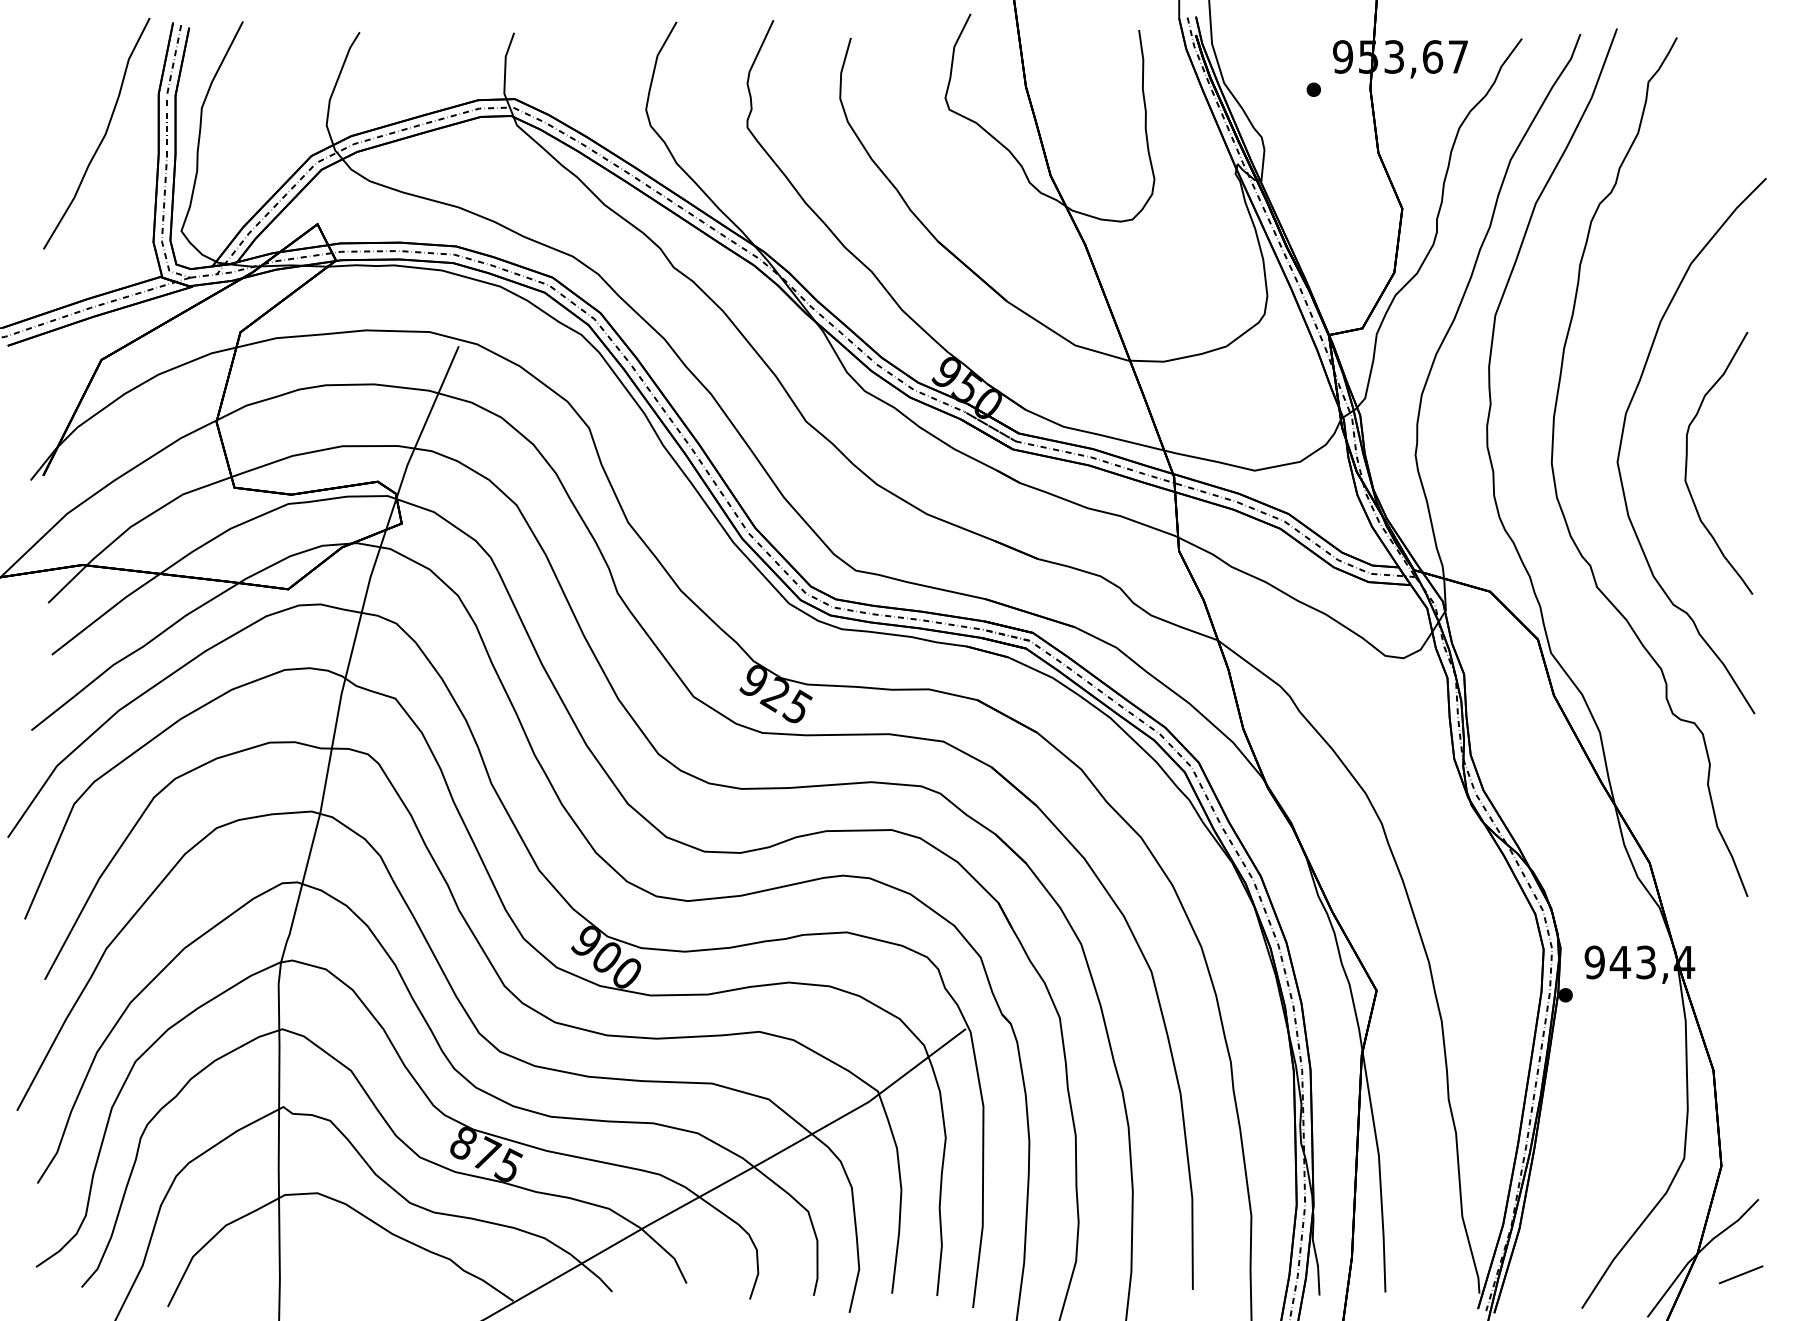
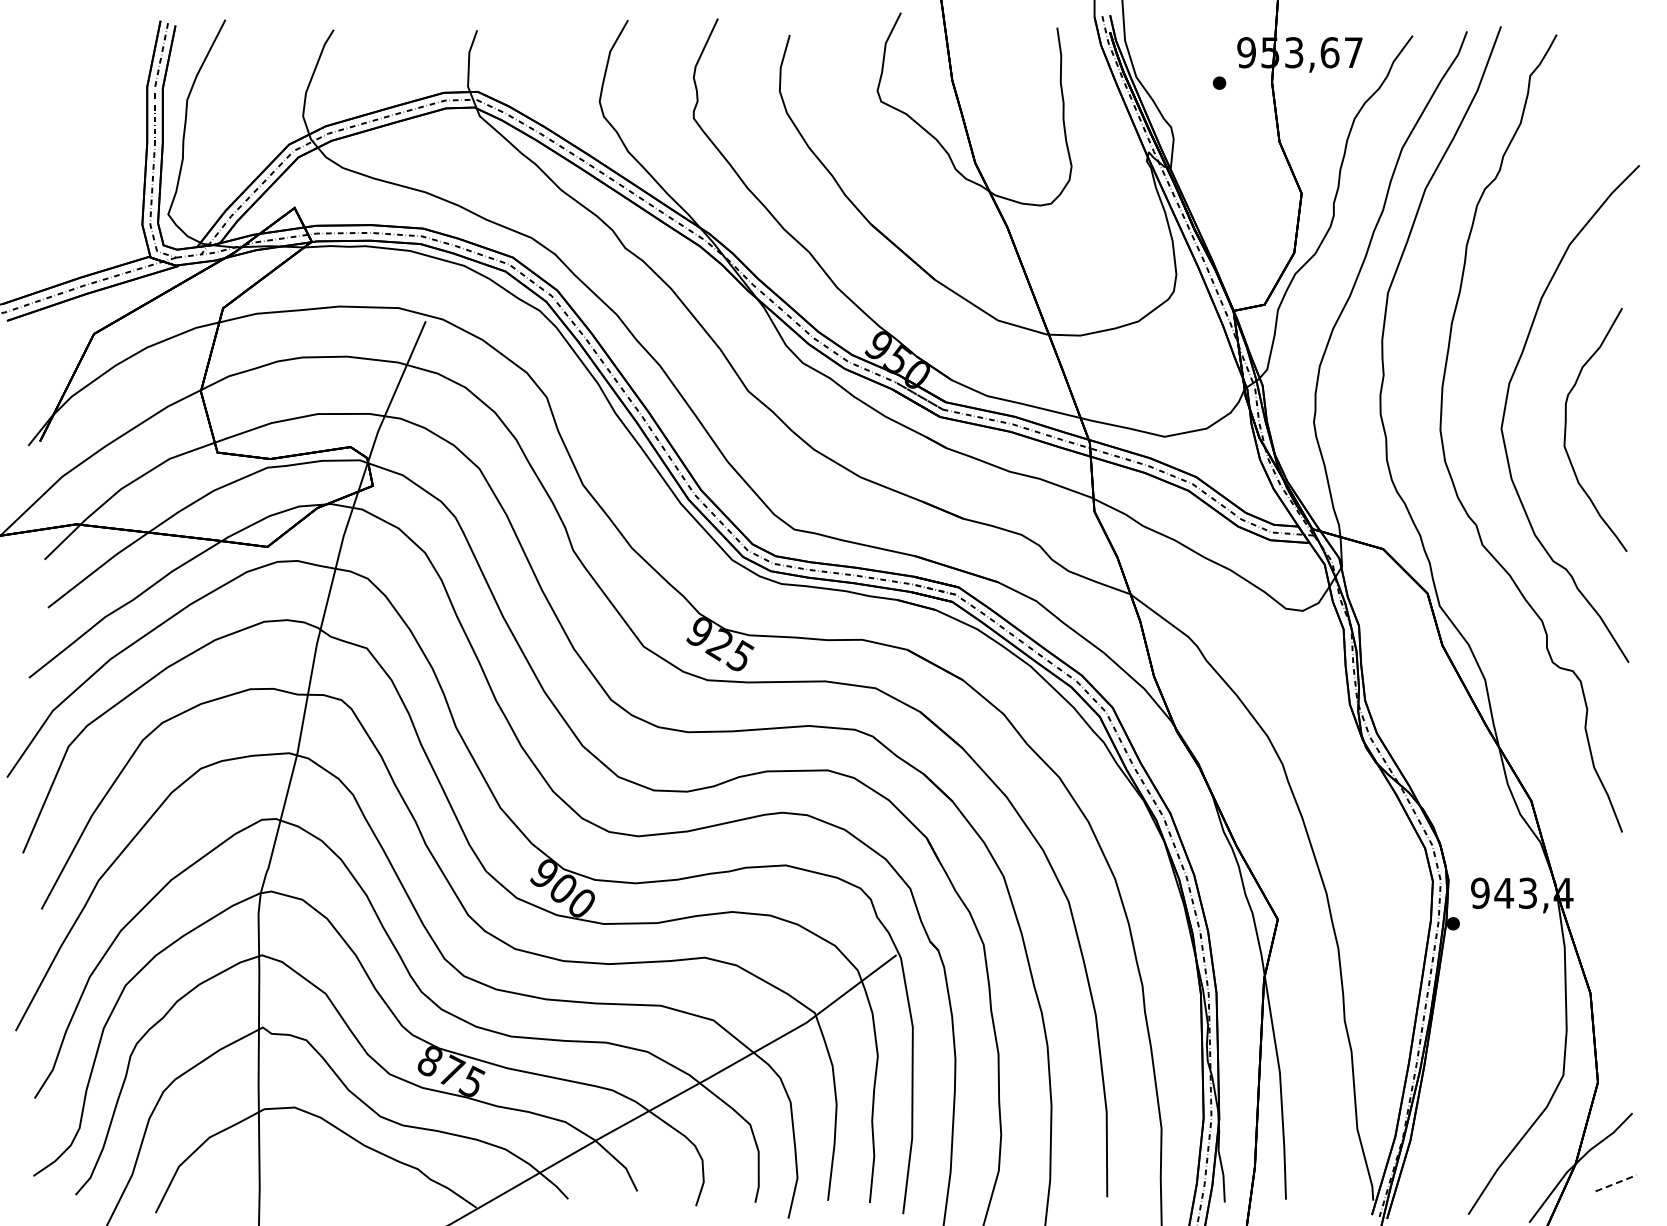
curve: (103, 136) -> (95, 126), removed
line: (1741, 1275) -> (1616, 1183), solid -> dashed

